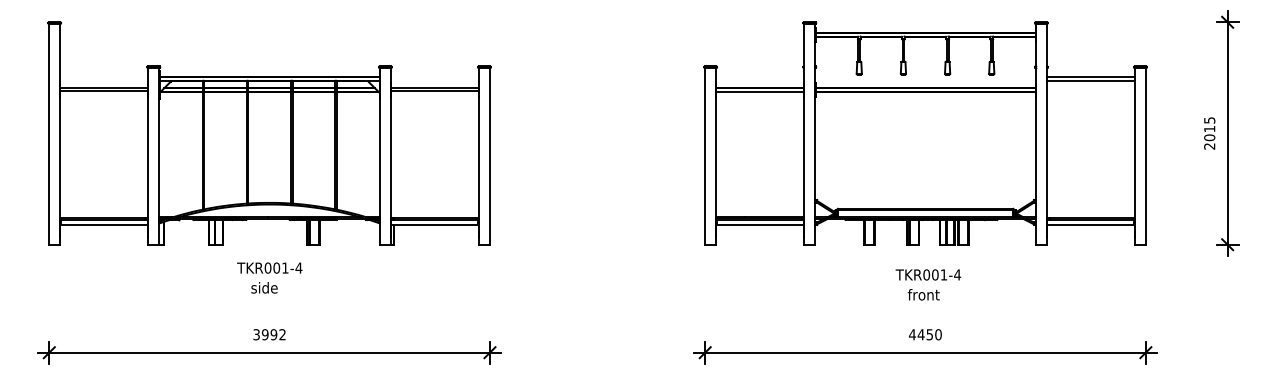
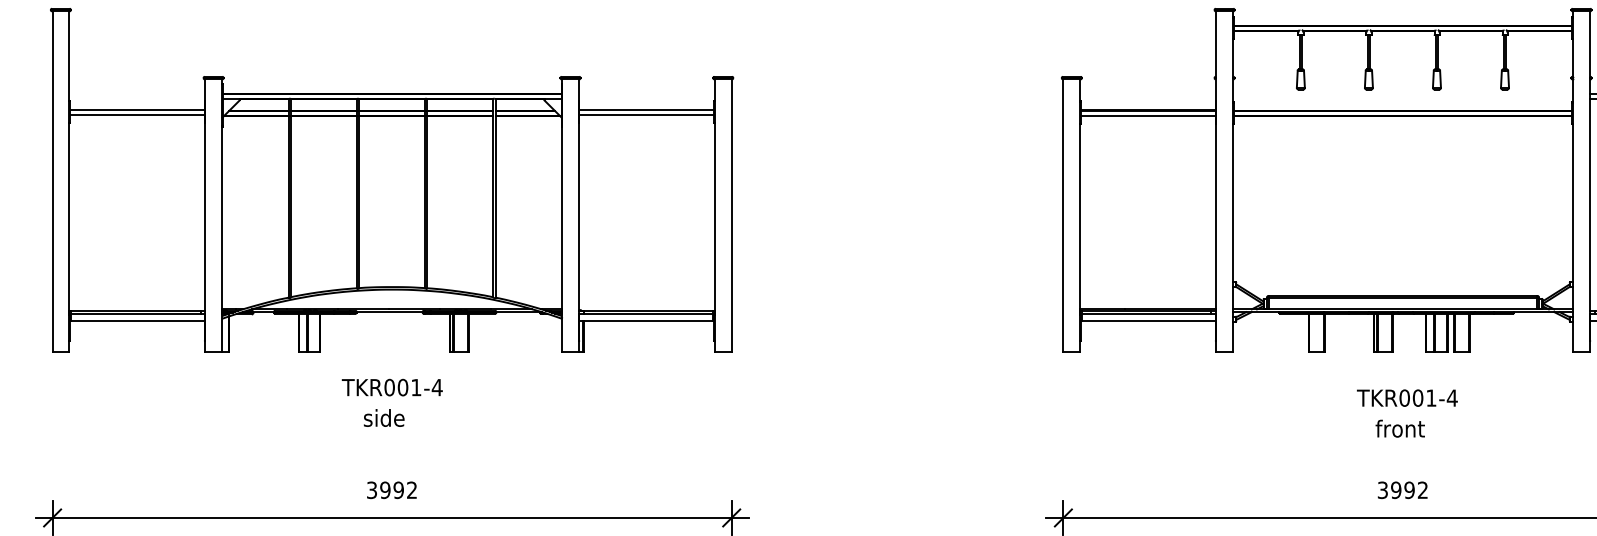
text: (924, 334) -> (1401, 489), 4450 -> 3992

